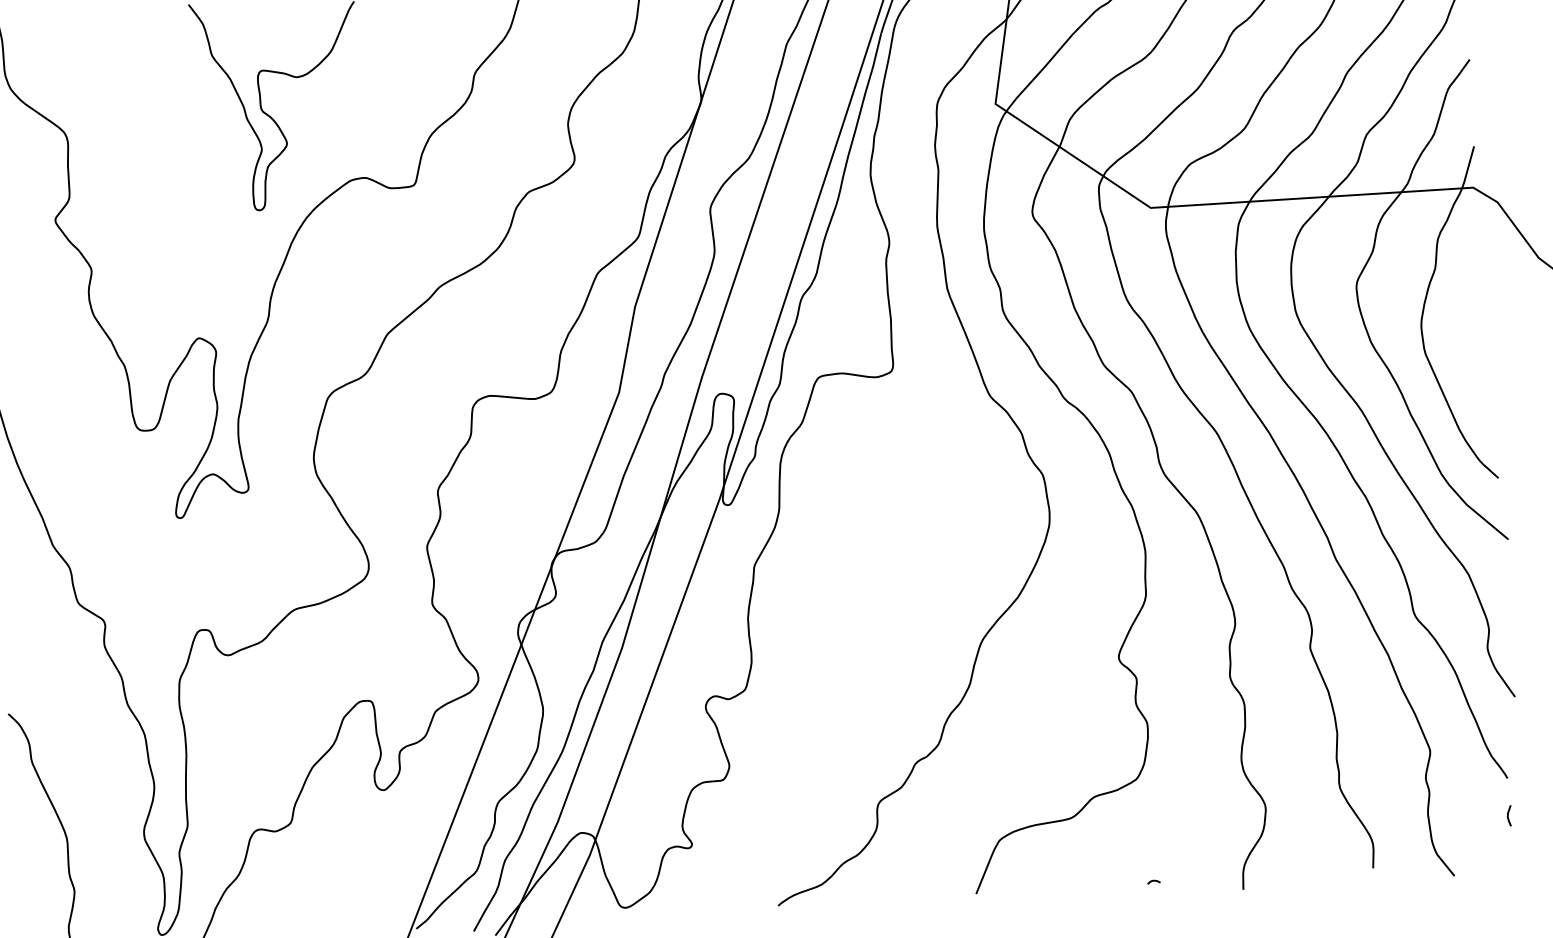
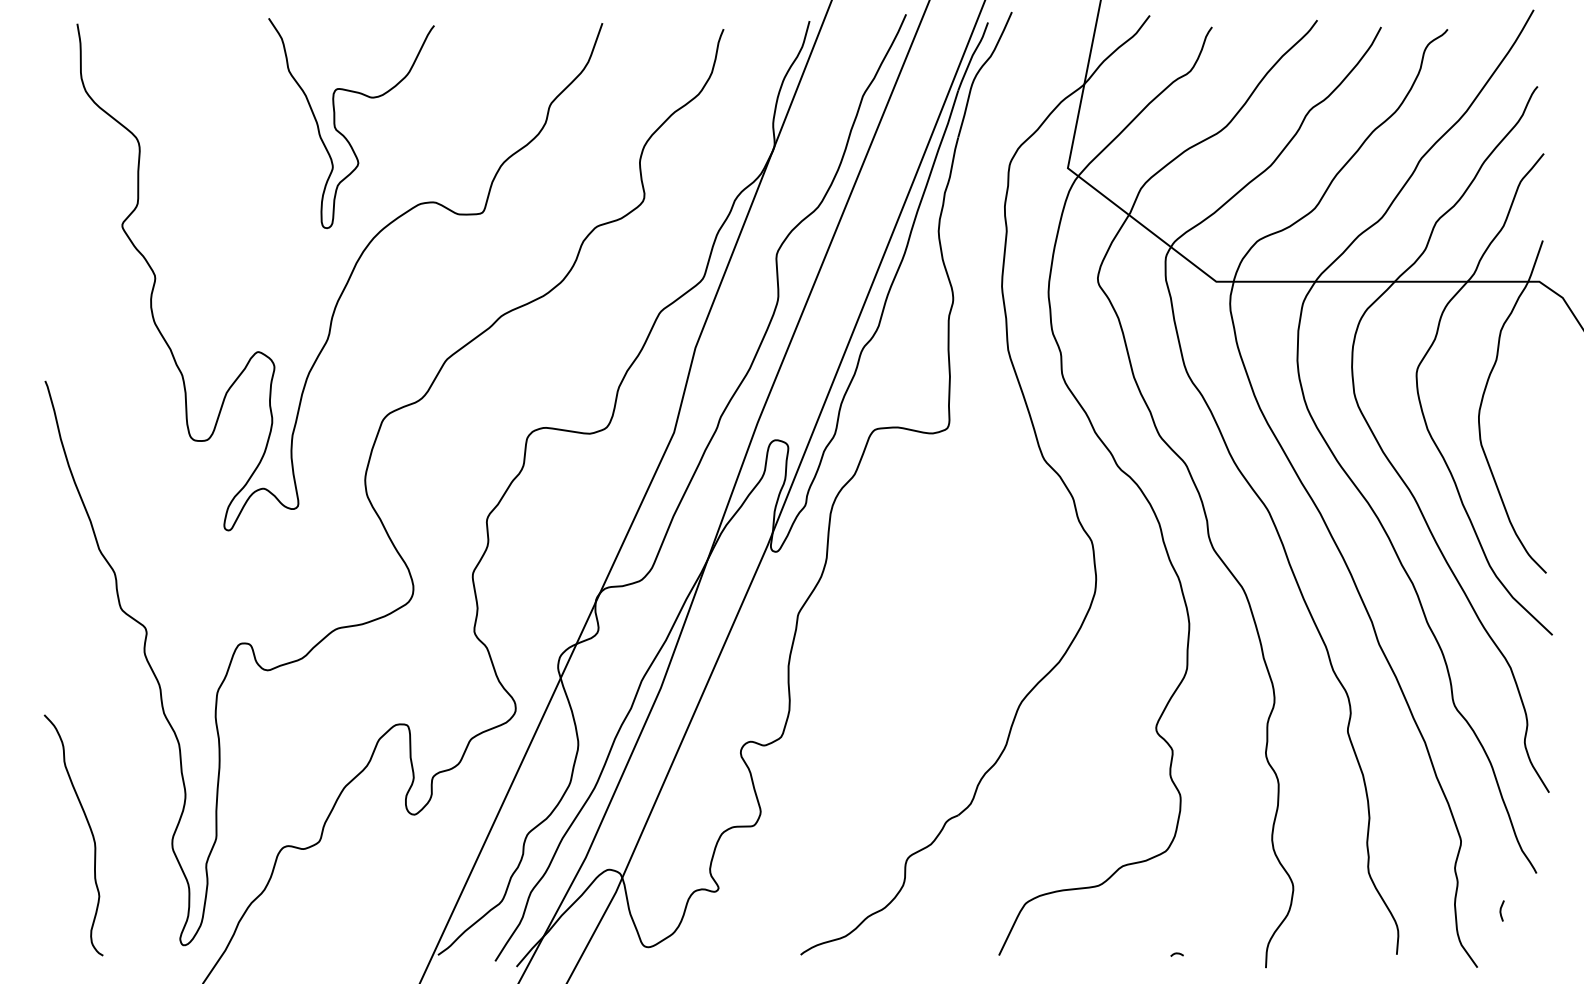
line: (1508, 815) -> (1501, 910), moved

